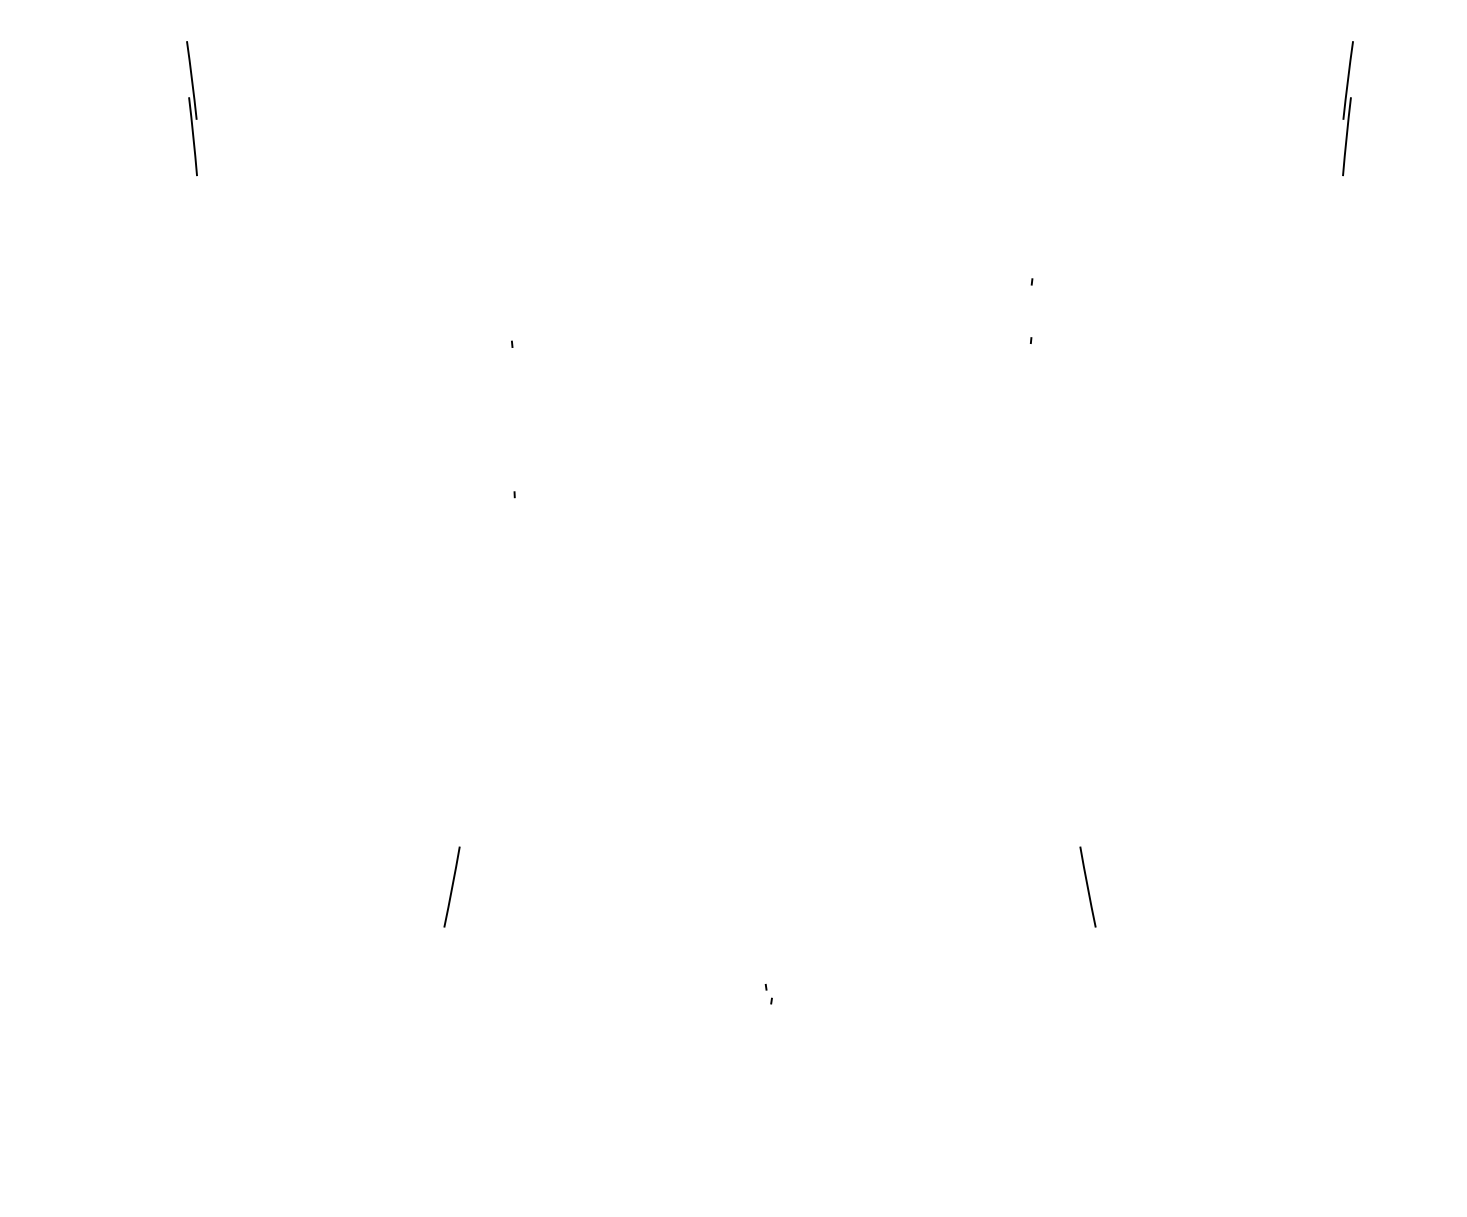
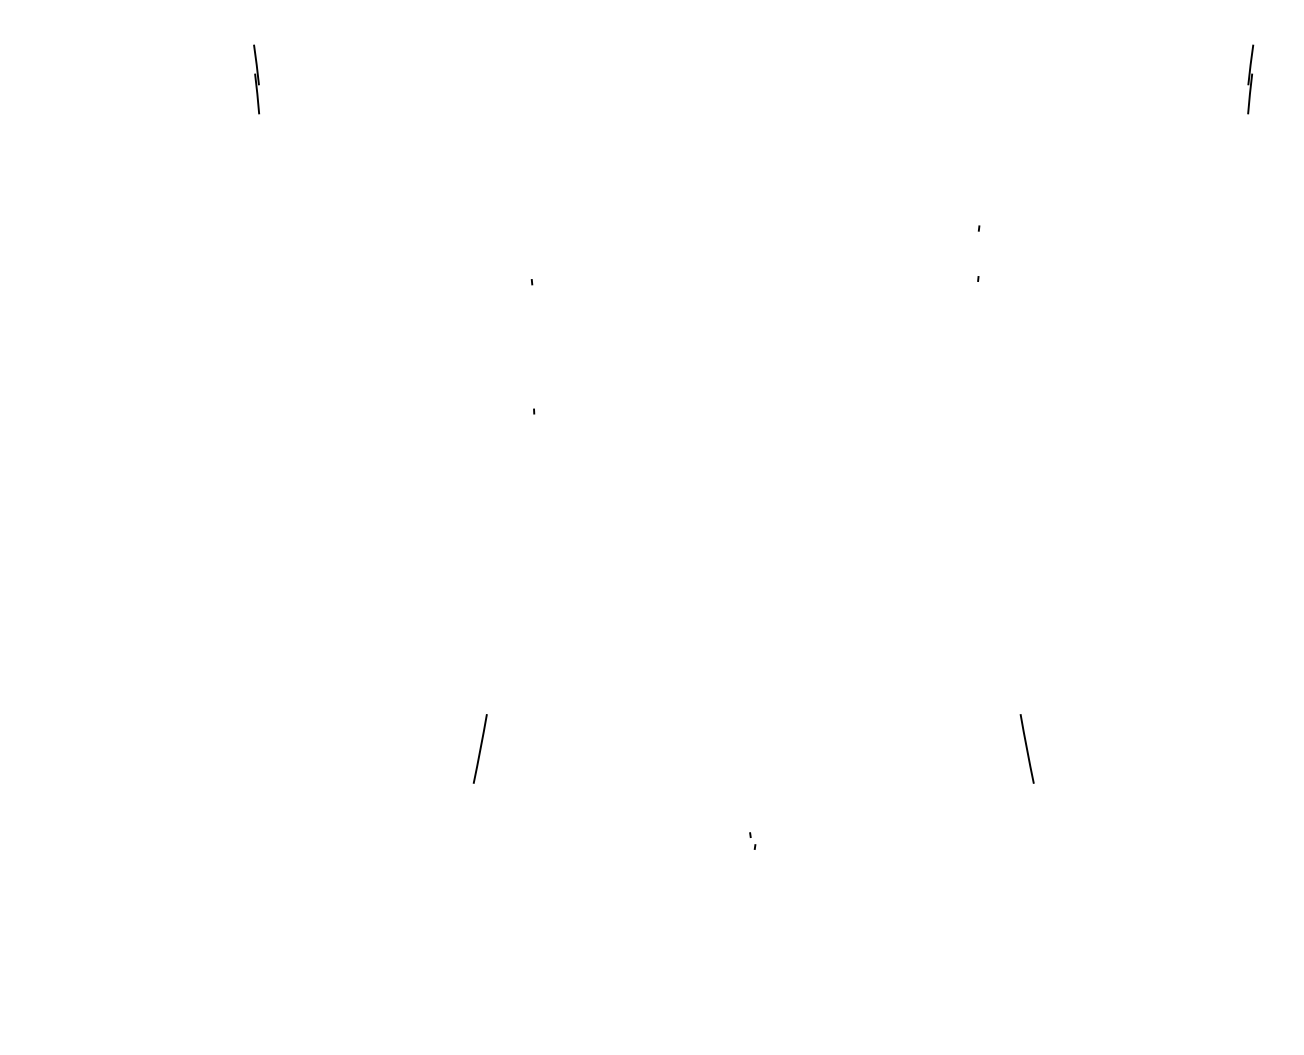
part: (191, 108) -> (256, 79), size x0.6
part: (1347, 108) -> (1250, 79), size x0.6

